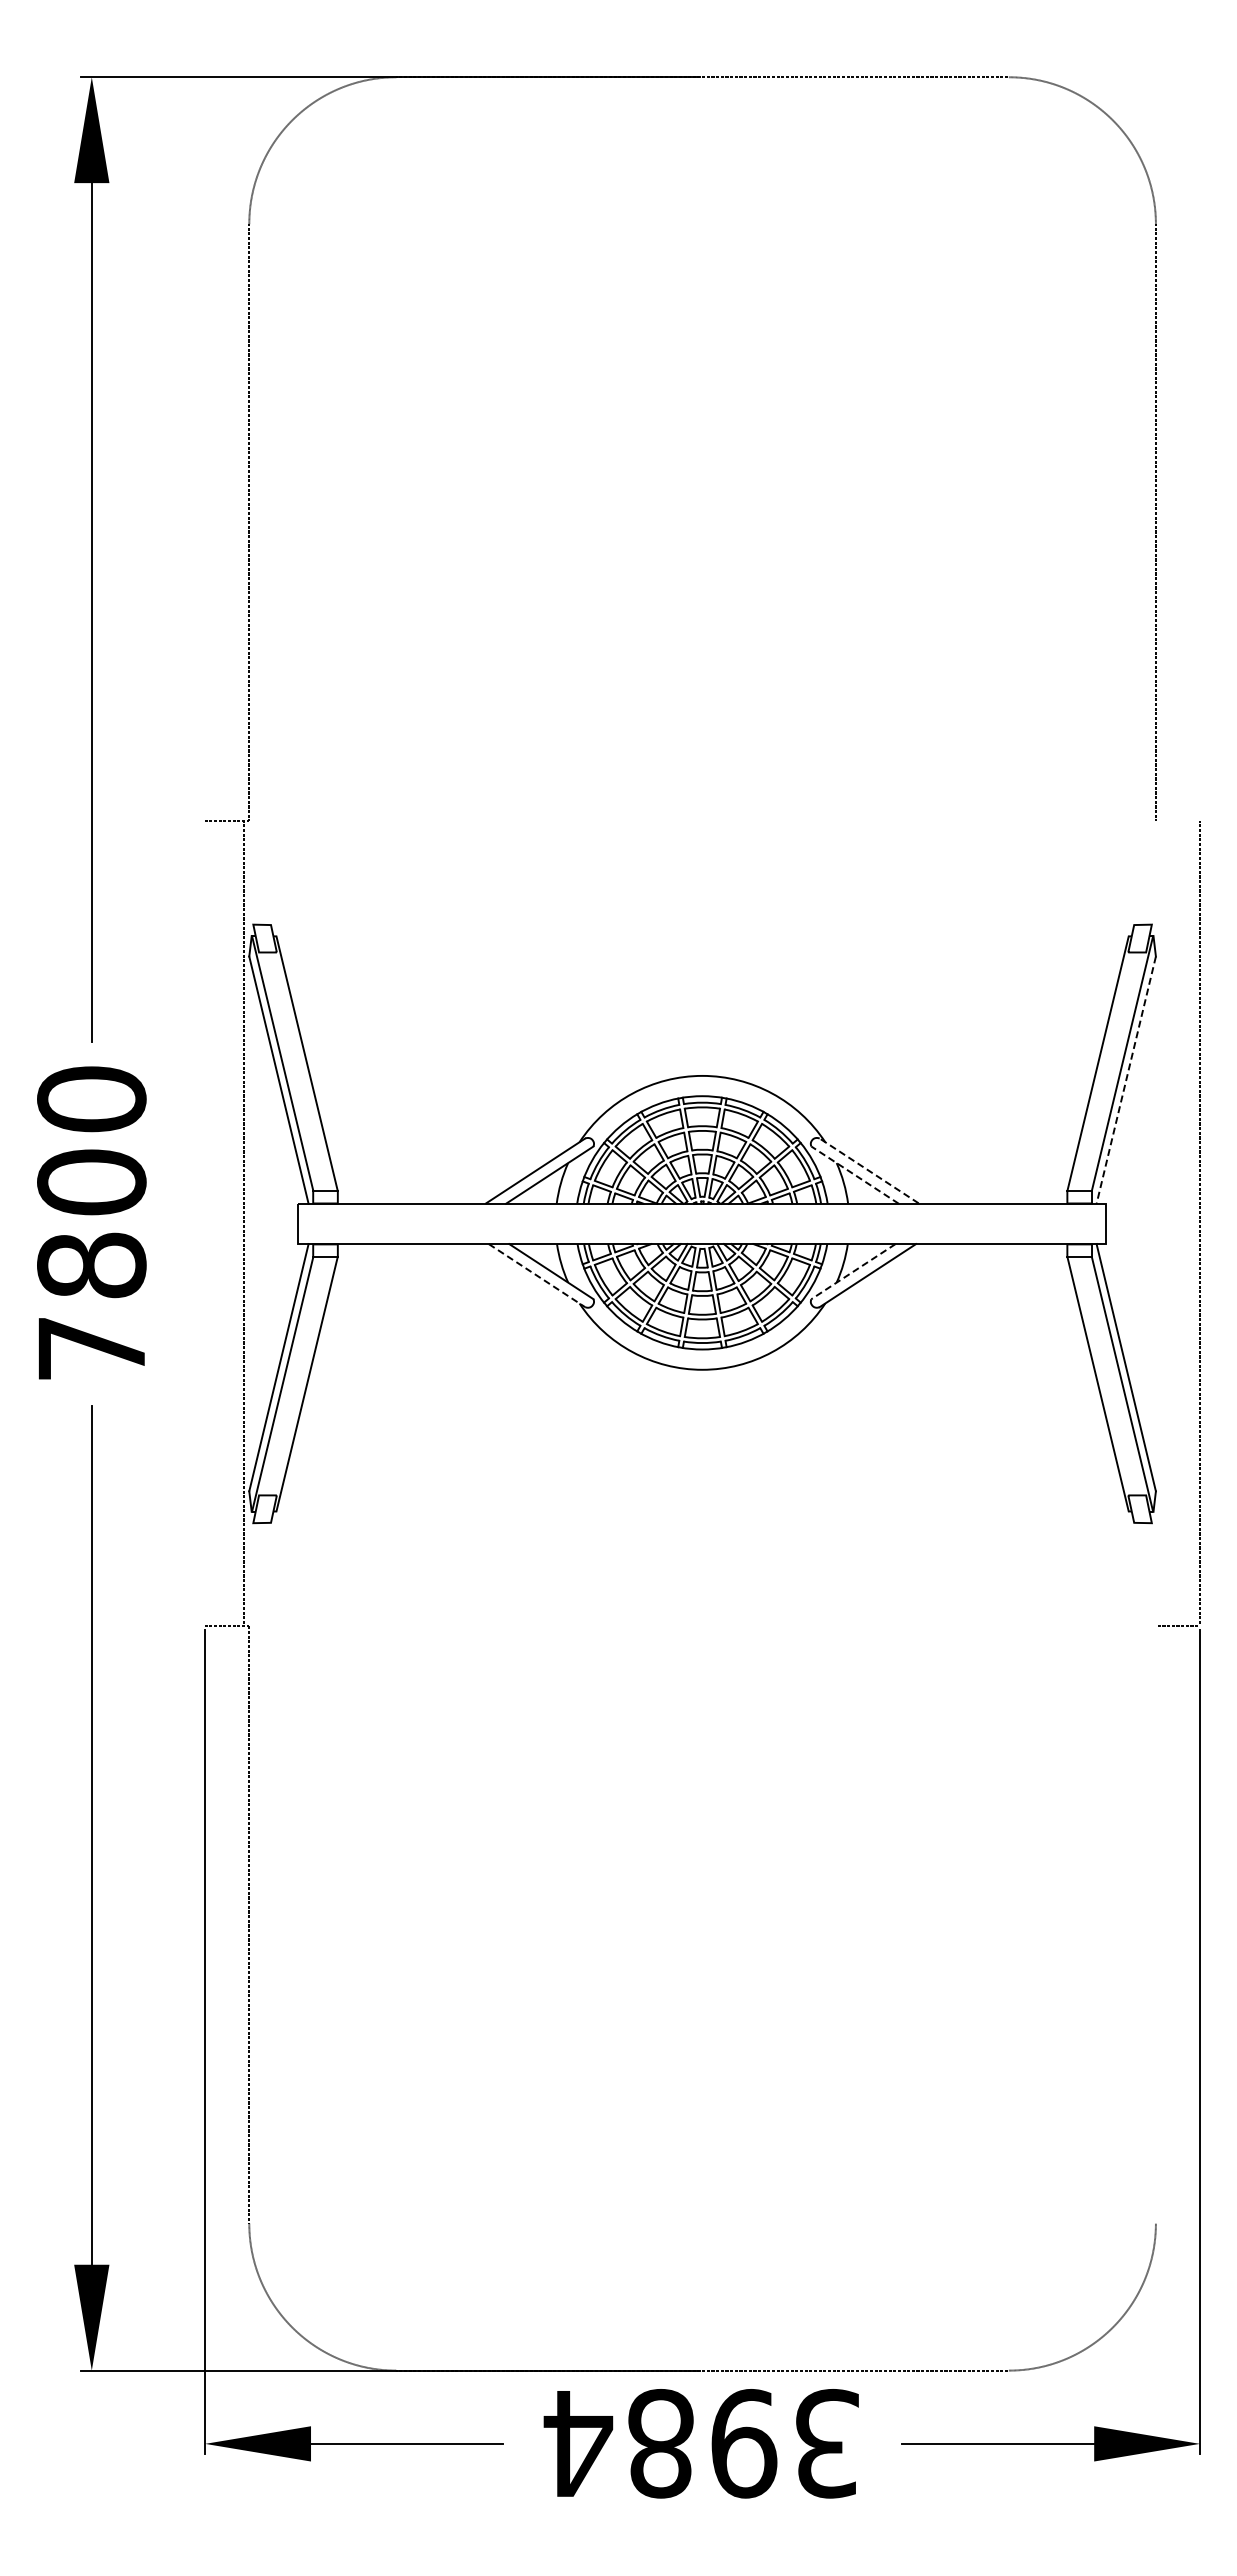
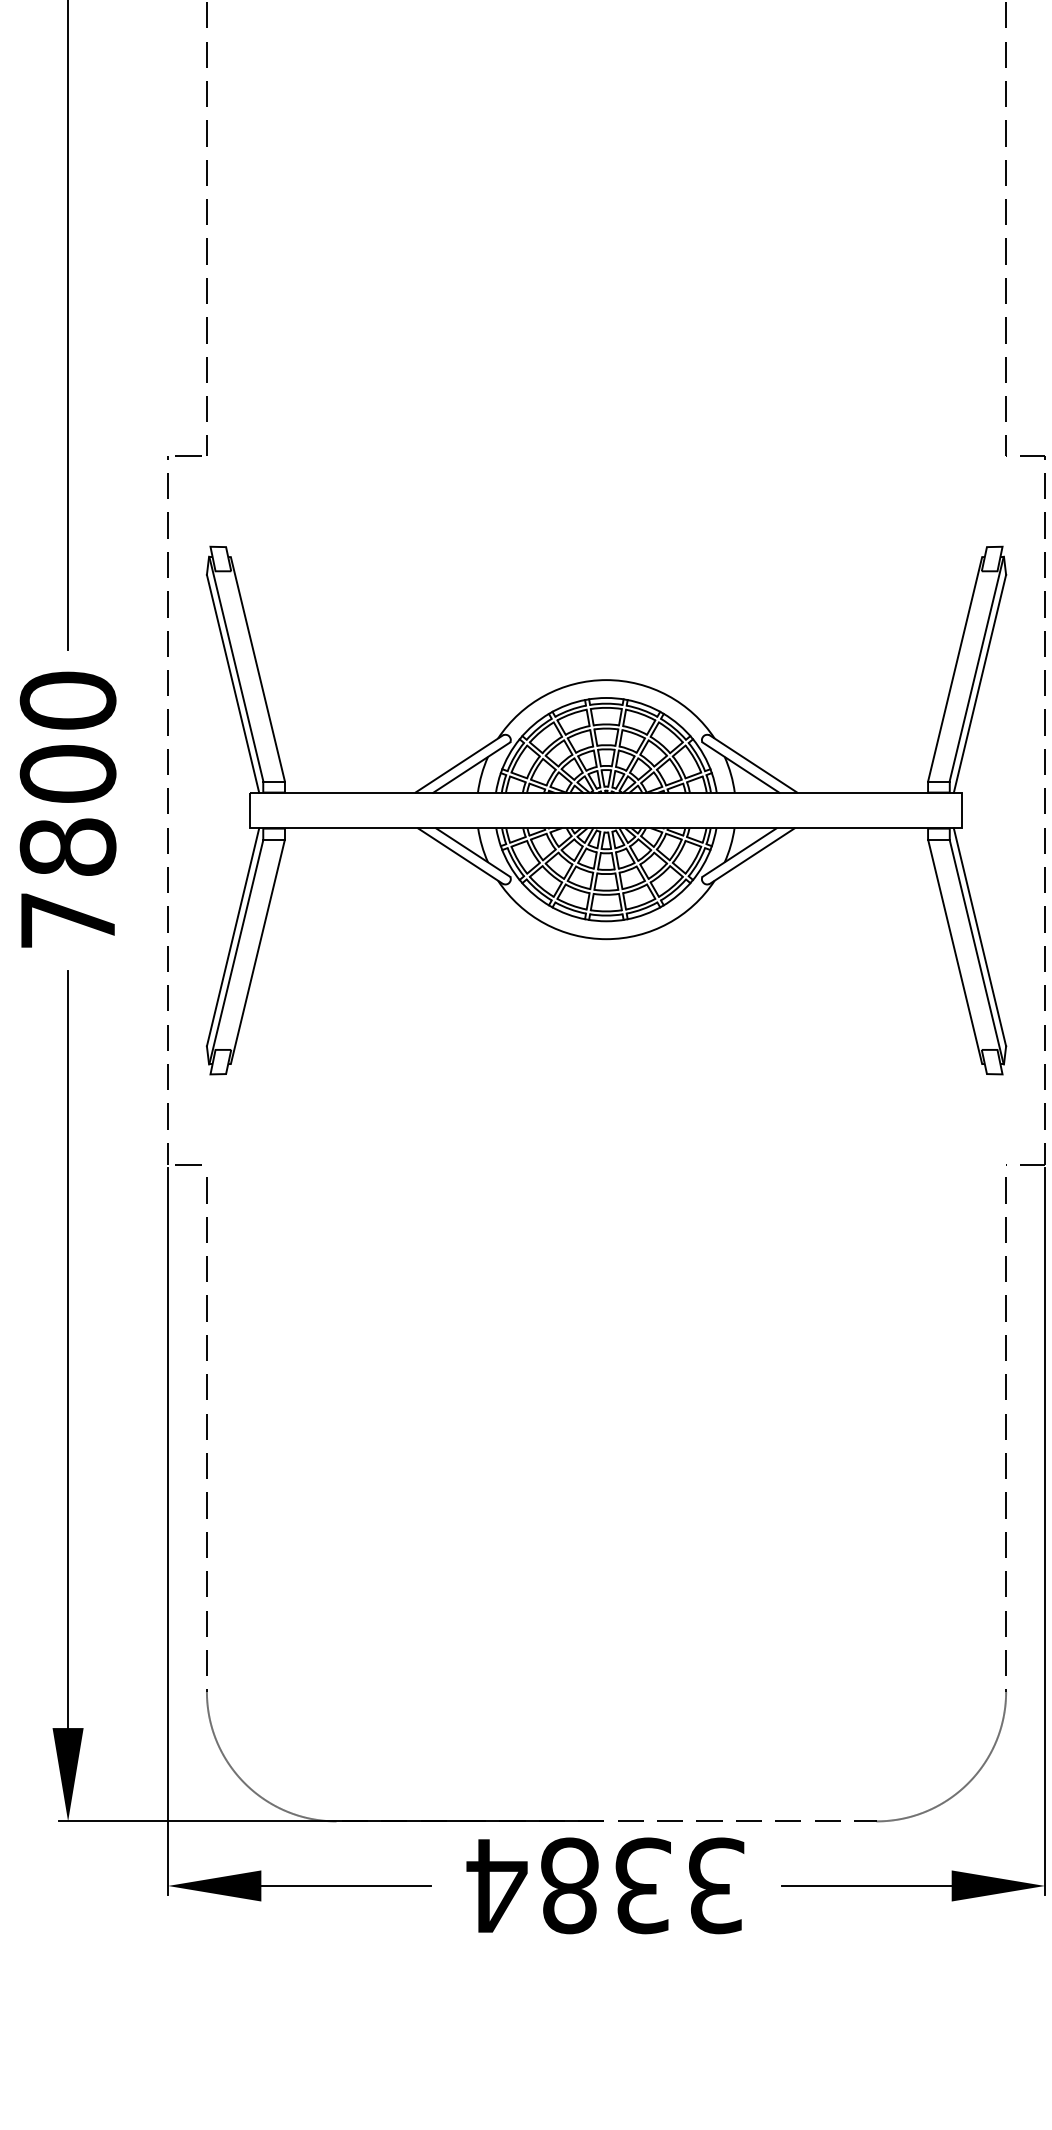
line: (1177, 821) -> (1025, 455), added
line: (1126, 1080) -> (980, 684), dashed -> solid
line: (868, 1170) -> (752, 763), dashed -> solid
line: (854, 1174) -> (740, 767), dashed -> solid
line: (244, 1223) -> (168, 810), moved
line: (853, 1271) -> (739, 852), dashed -> solid
line: (536, 1275) -> (460, 856), dashed -> solid
line: (1155, 1924) -> (1005, 1428), added
text: (744, 2443) -> (643, 1885), 3984 -> 3384

